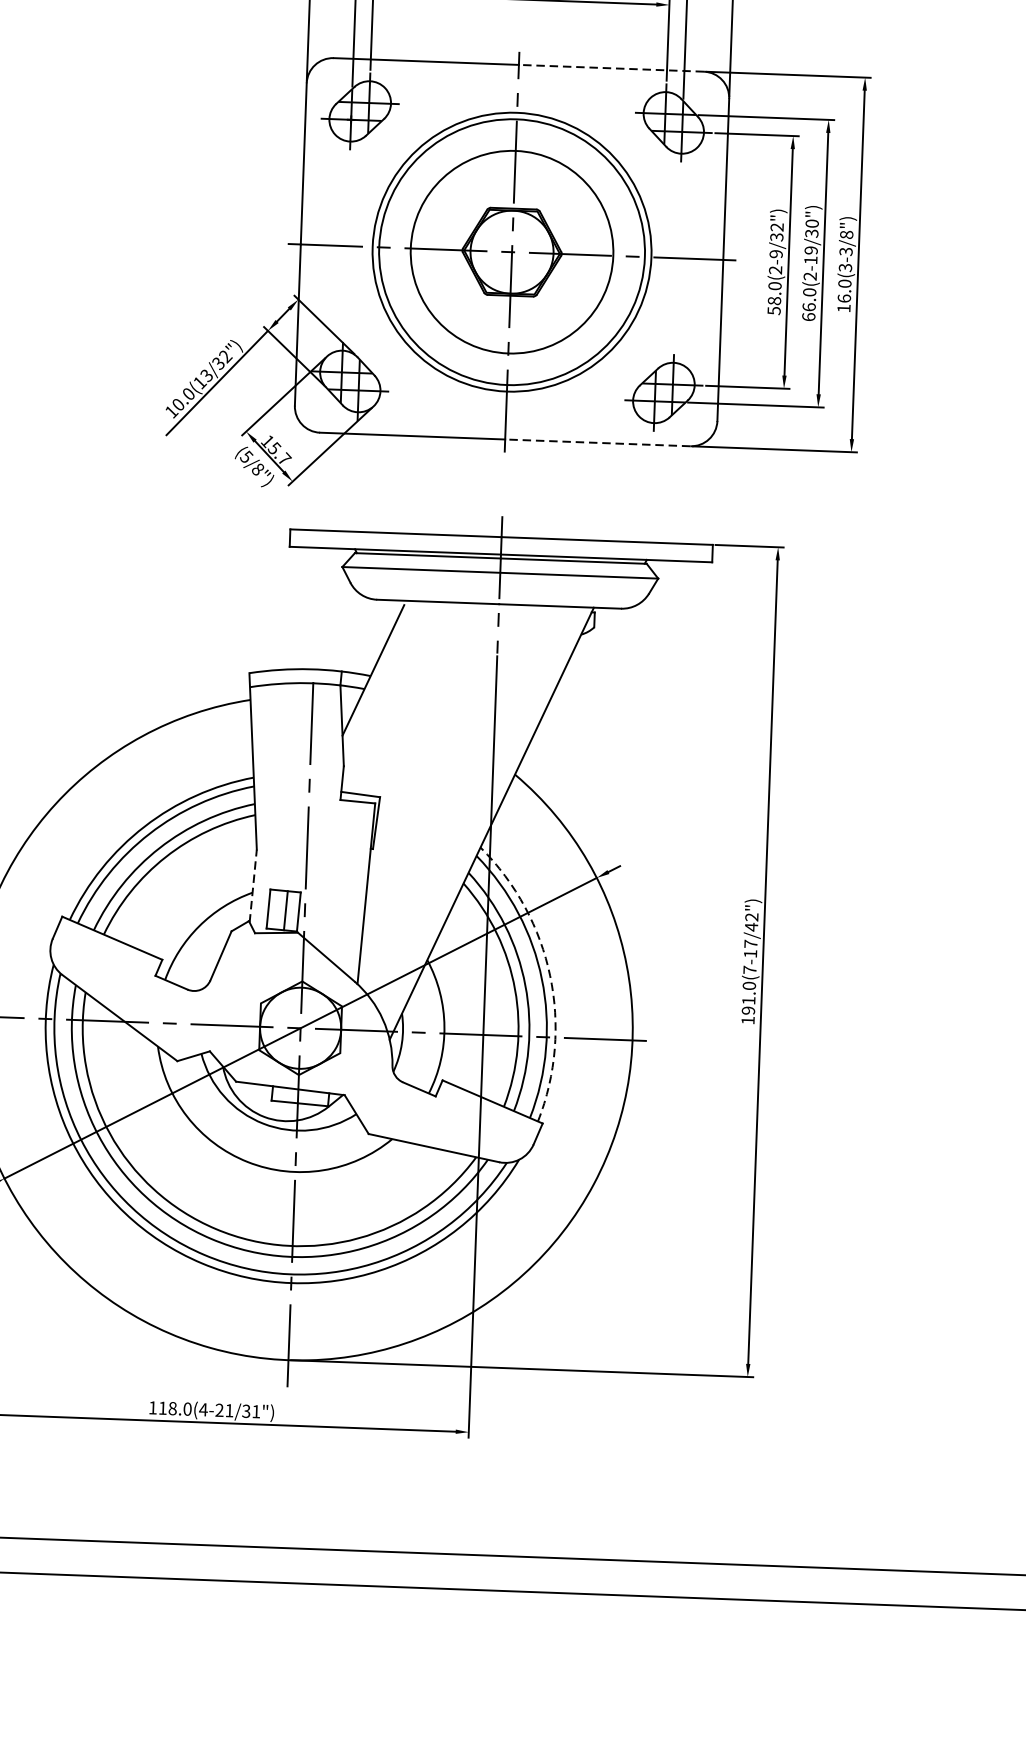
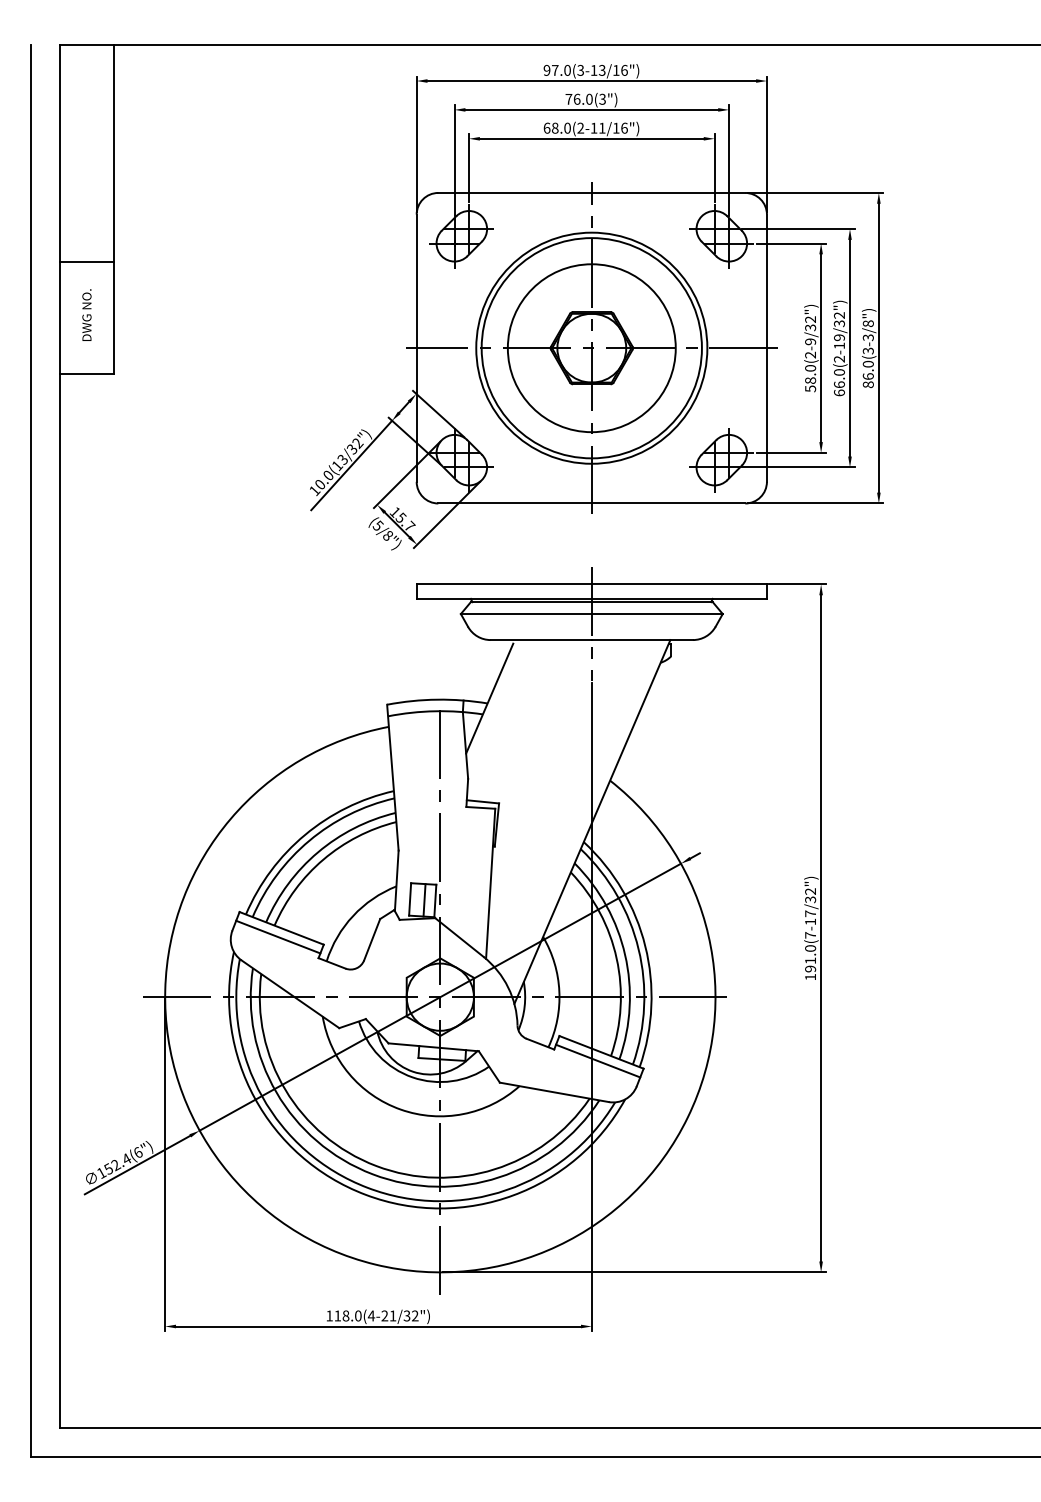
line: (611, 67) -> (668, 192), dashed -> solid
text: (812, 223) -> (839, 315), 66.0(2-19/30") -> 66.0(2-19/32")
text: (842, 308) -> (867, 384), 16.0(3-3/8") -> 86.0(3-3/8")
line: (597, 442) -> (668, 503), dashed -> solid
line: (252, 885) -> (396, 880), dashed -> solid
text: (751, 926) -> (810, 899), 191.0(7-17/42") -> 191.0(7-17/32")
line: (108, 947) -> (278, 936), added
arc: (550, 976) -> (645, 946), dashed -> solid
line: (488, 1111) -> (598, 1060), added
text: (256, 1411) -> (415, 1315), 118.0(4-21/31") -> 118.0(4-21/32")

